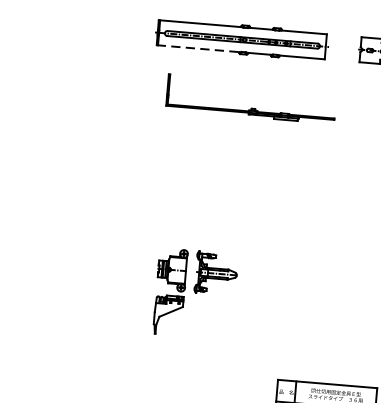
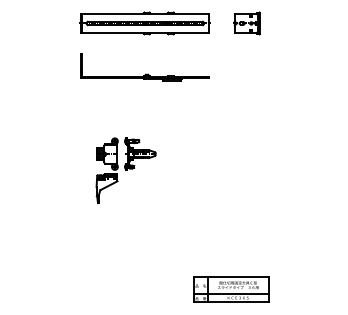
line: (199, 48) -> (113, 32), dashed -> solid
part: (251, 107) -> (145, 73), moved
part: (194, 293) -> (125, 170), moved

